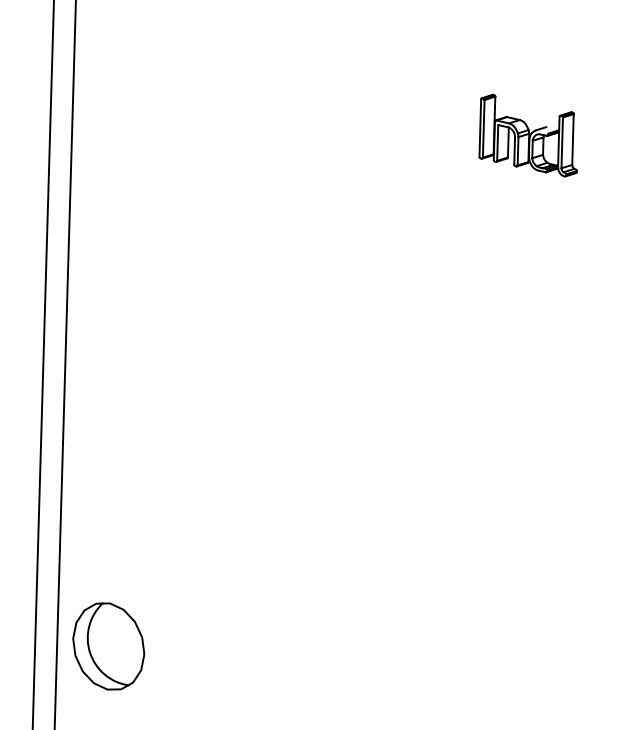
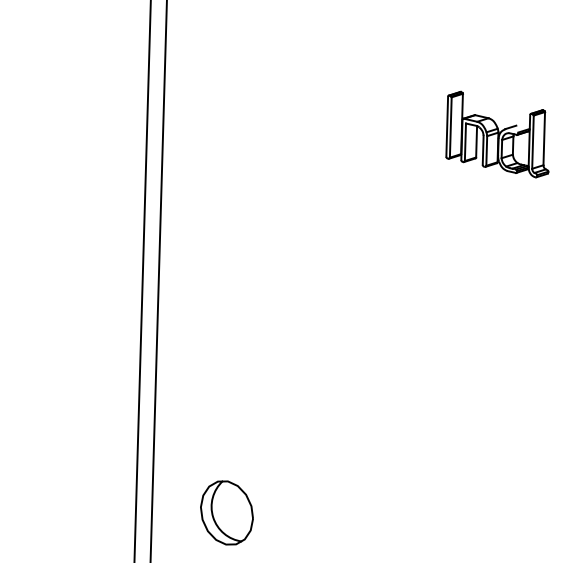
part: (528, 135) -> (497, 134), size x1.43
part: (108, 645) -> (226, 512), moved

